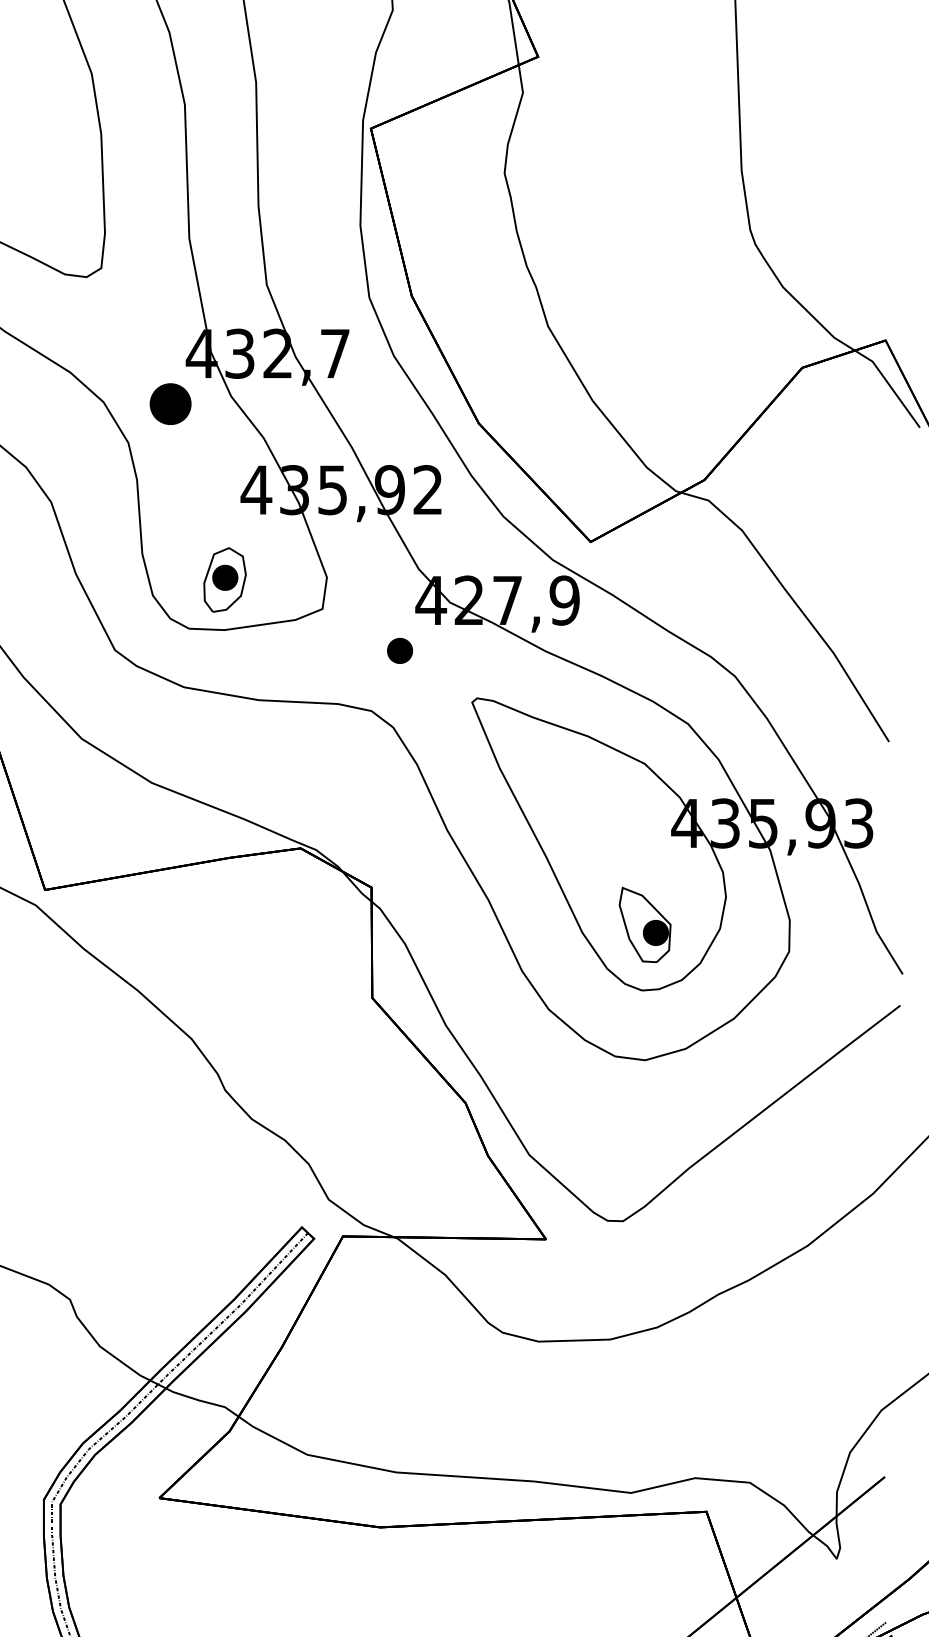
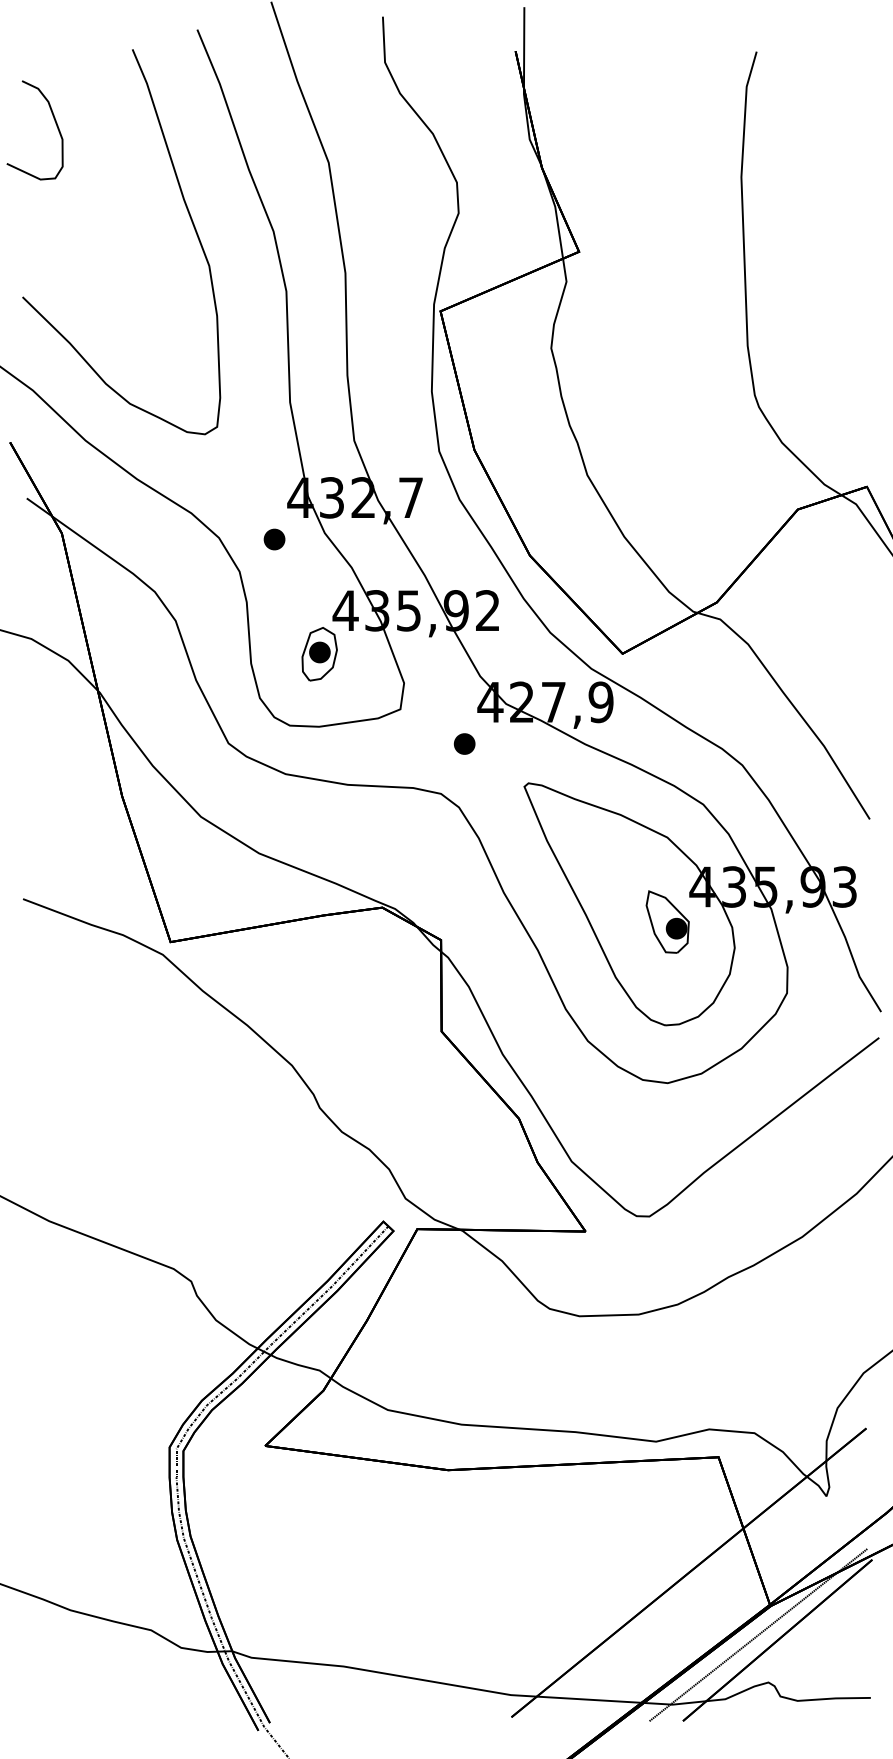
part: (170, 404) -> (274, 539), size x0.62
part: (224, 580) -> (319, 654), moved
part: (644, 924) -> (667, 921), moved

